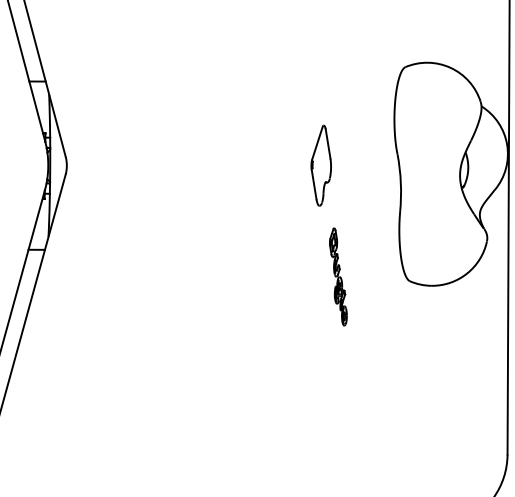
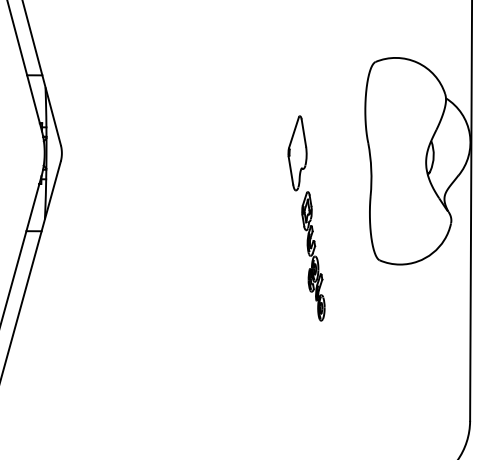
part: (338, 276) -> (313, 255), size x1.43

